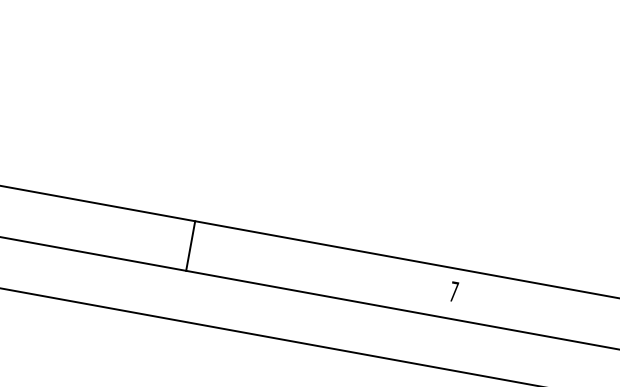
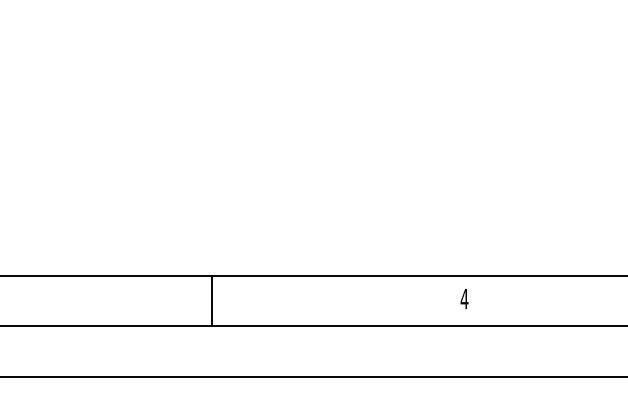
line: (191, 245) -> (212, 300), moved
text: (453, 292) -> (464, 299), 7 -> 4

